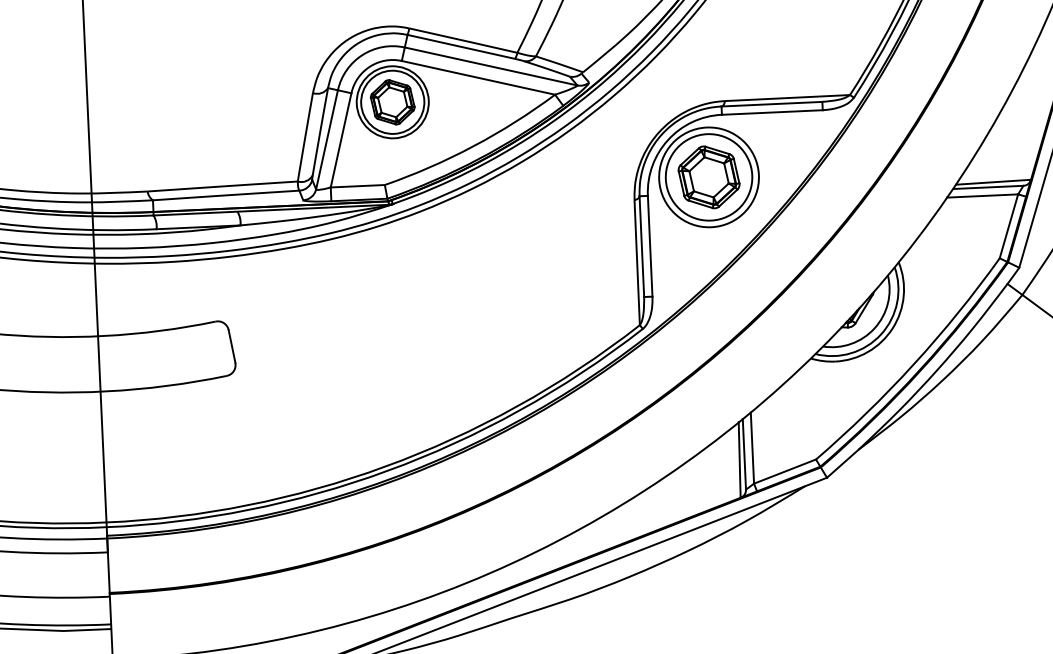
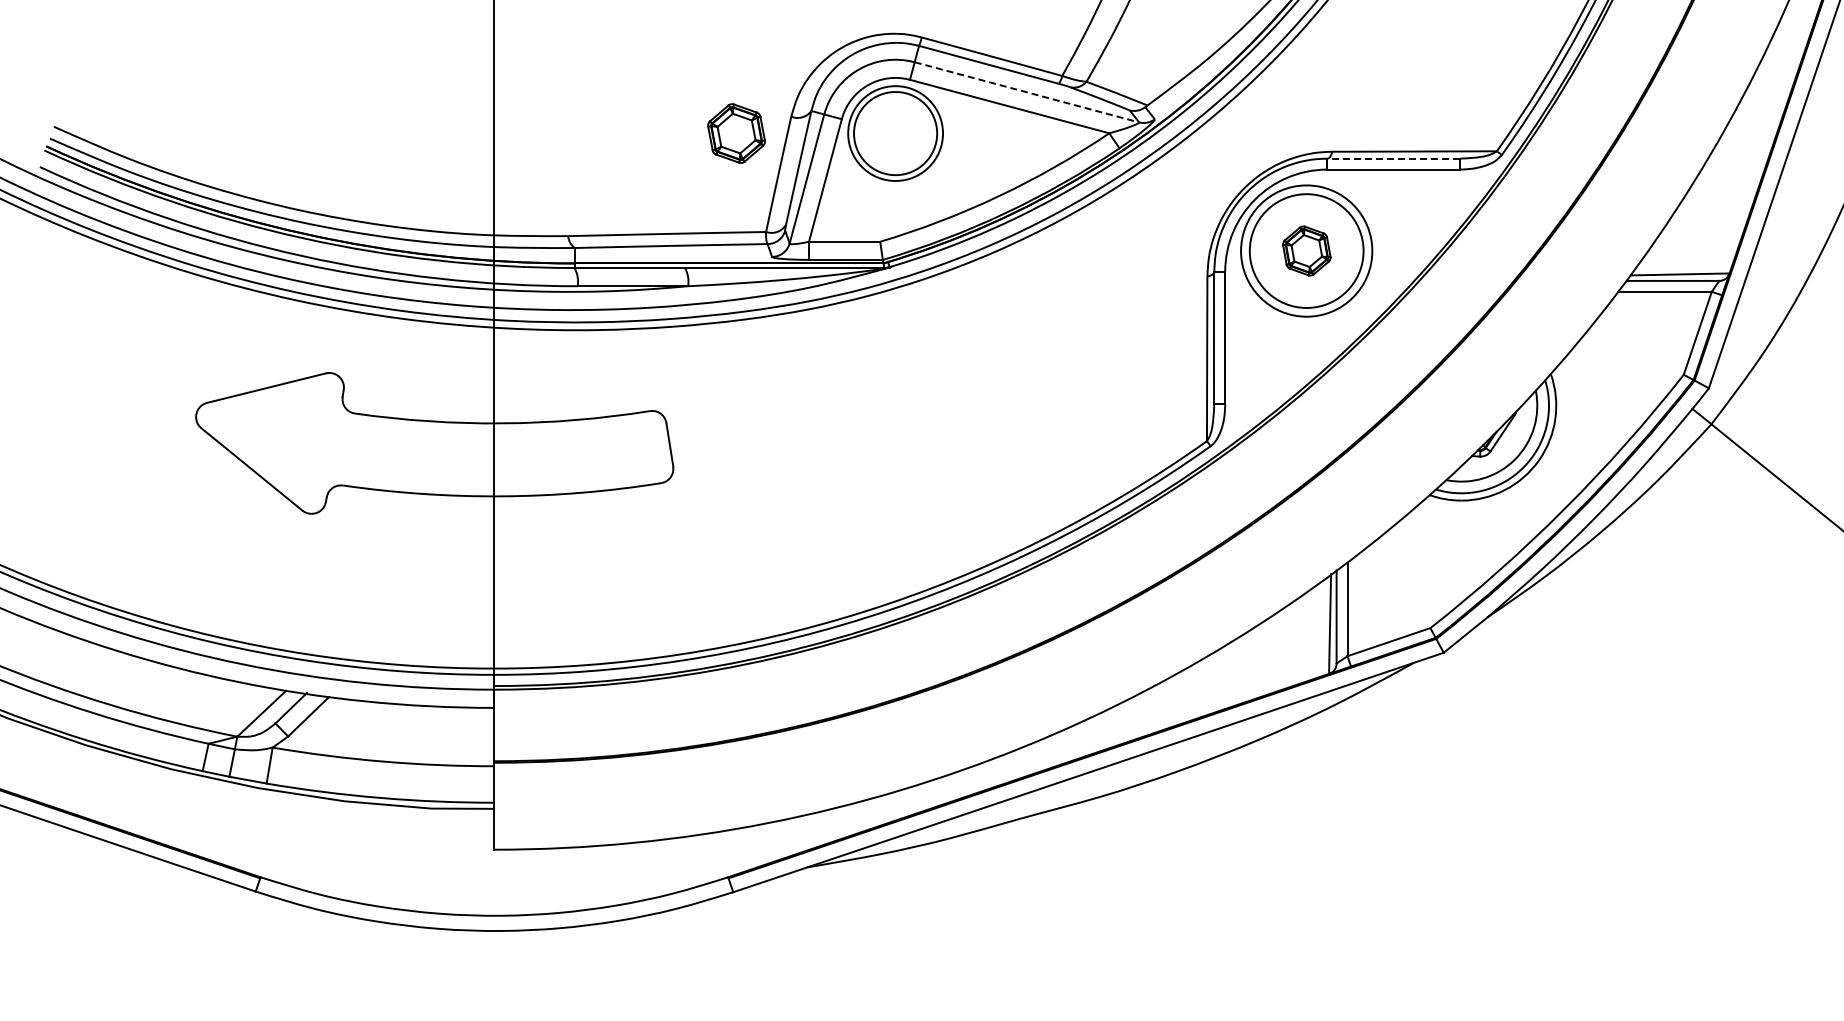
line: (491, 66) -> (1027, 92), solid -> dashed
part: (392, 102) -> (736, 133), moved
line: (771, 104) -> (1393, 158), solid -> dashed
part: (708, 176) -> (1306, 250), size x0.6

